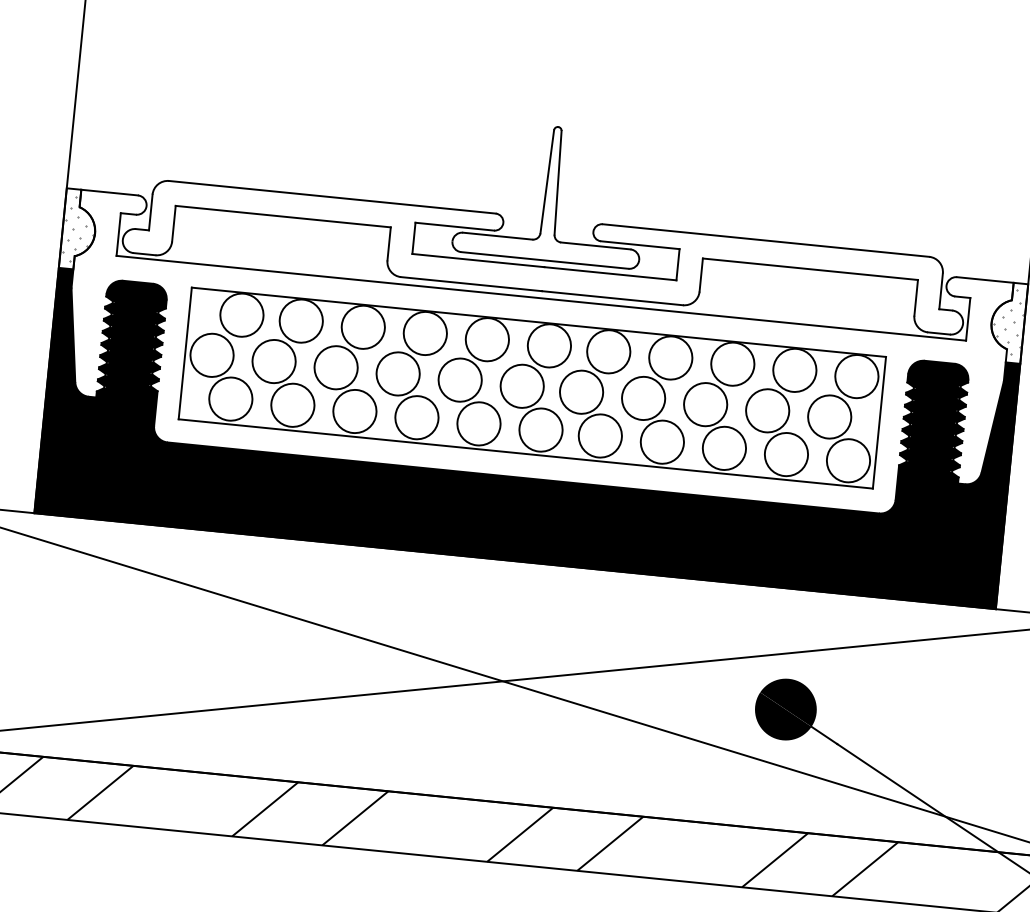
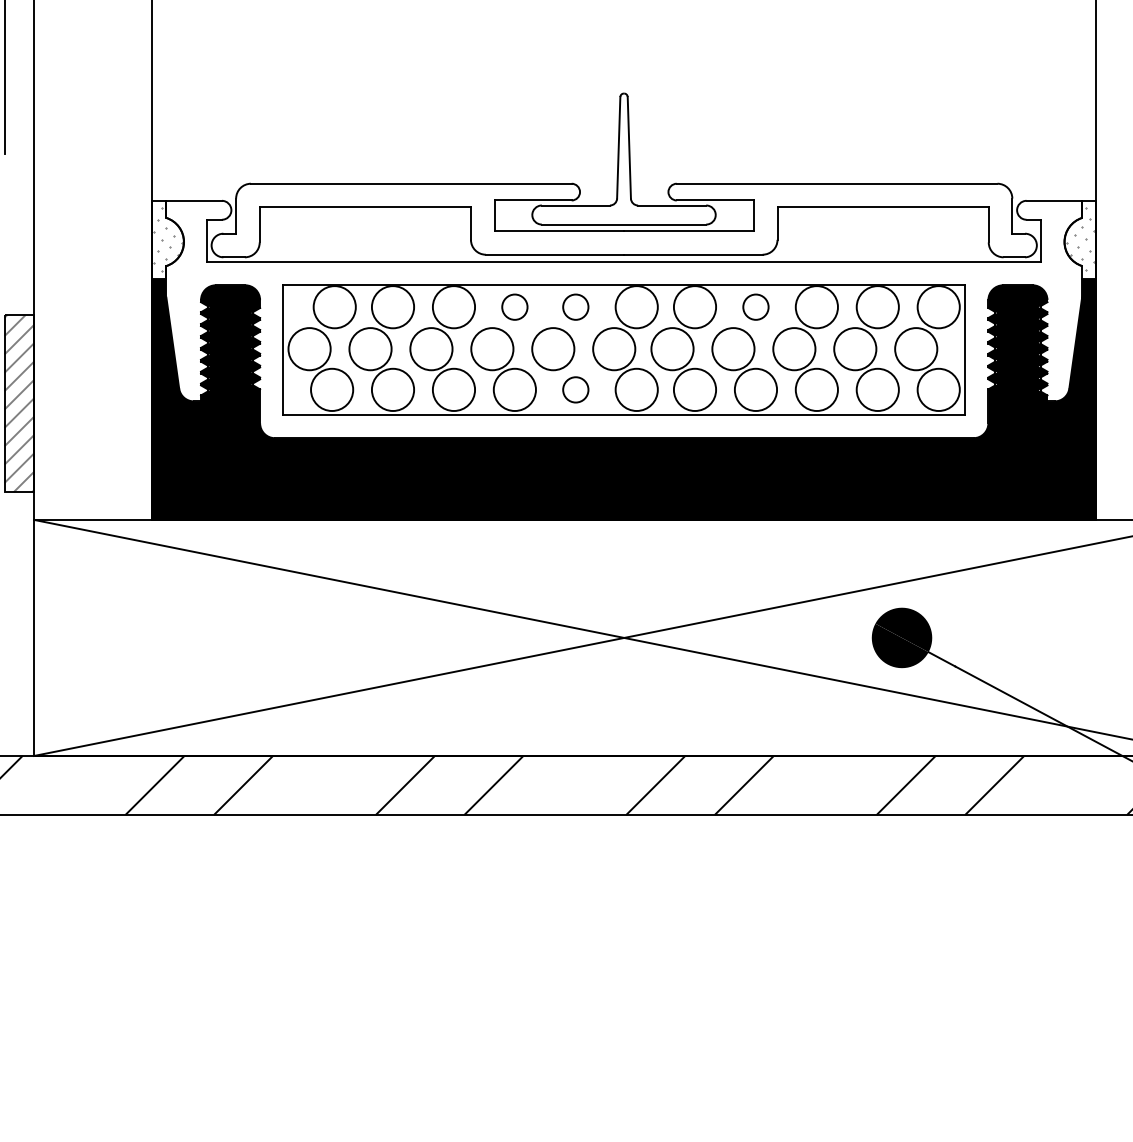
circle: (424, 333) -> (514, 307), size x0.6
circle: (487, 339) -> (575, 307), size x0.6
circle: (670, 358) -> (755, 307), size x0.6
circle: (478, 423) -> (575, 389), size x0.6

